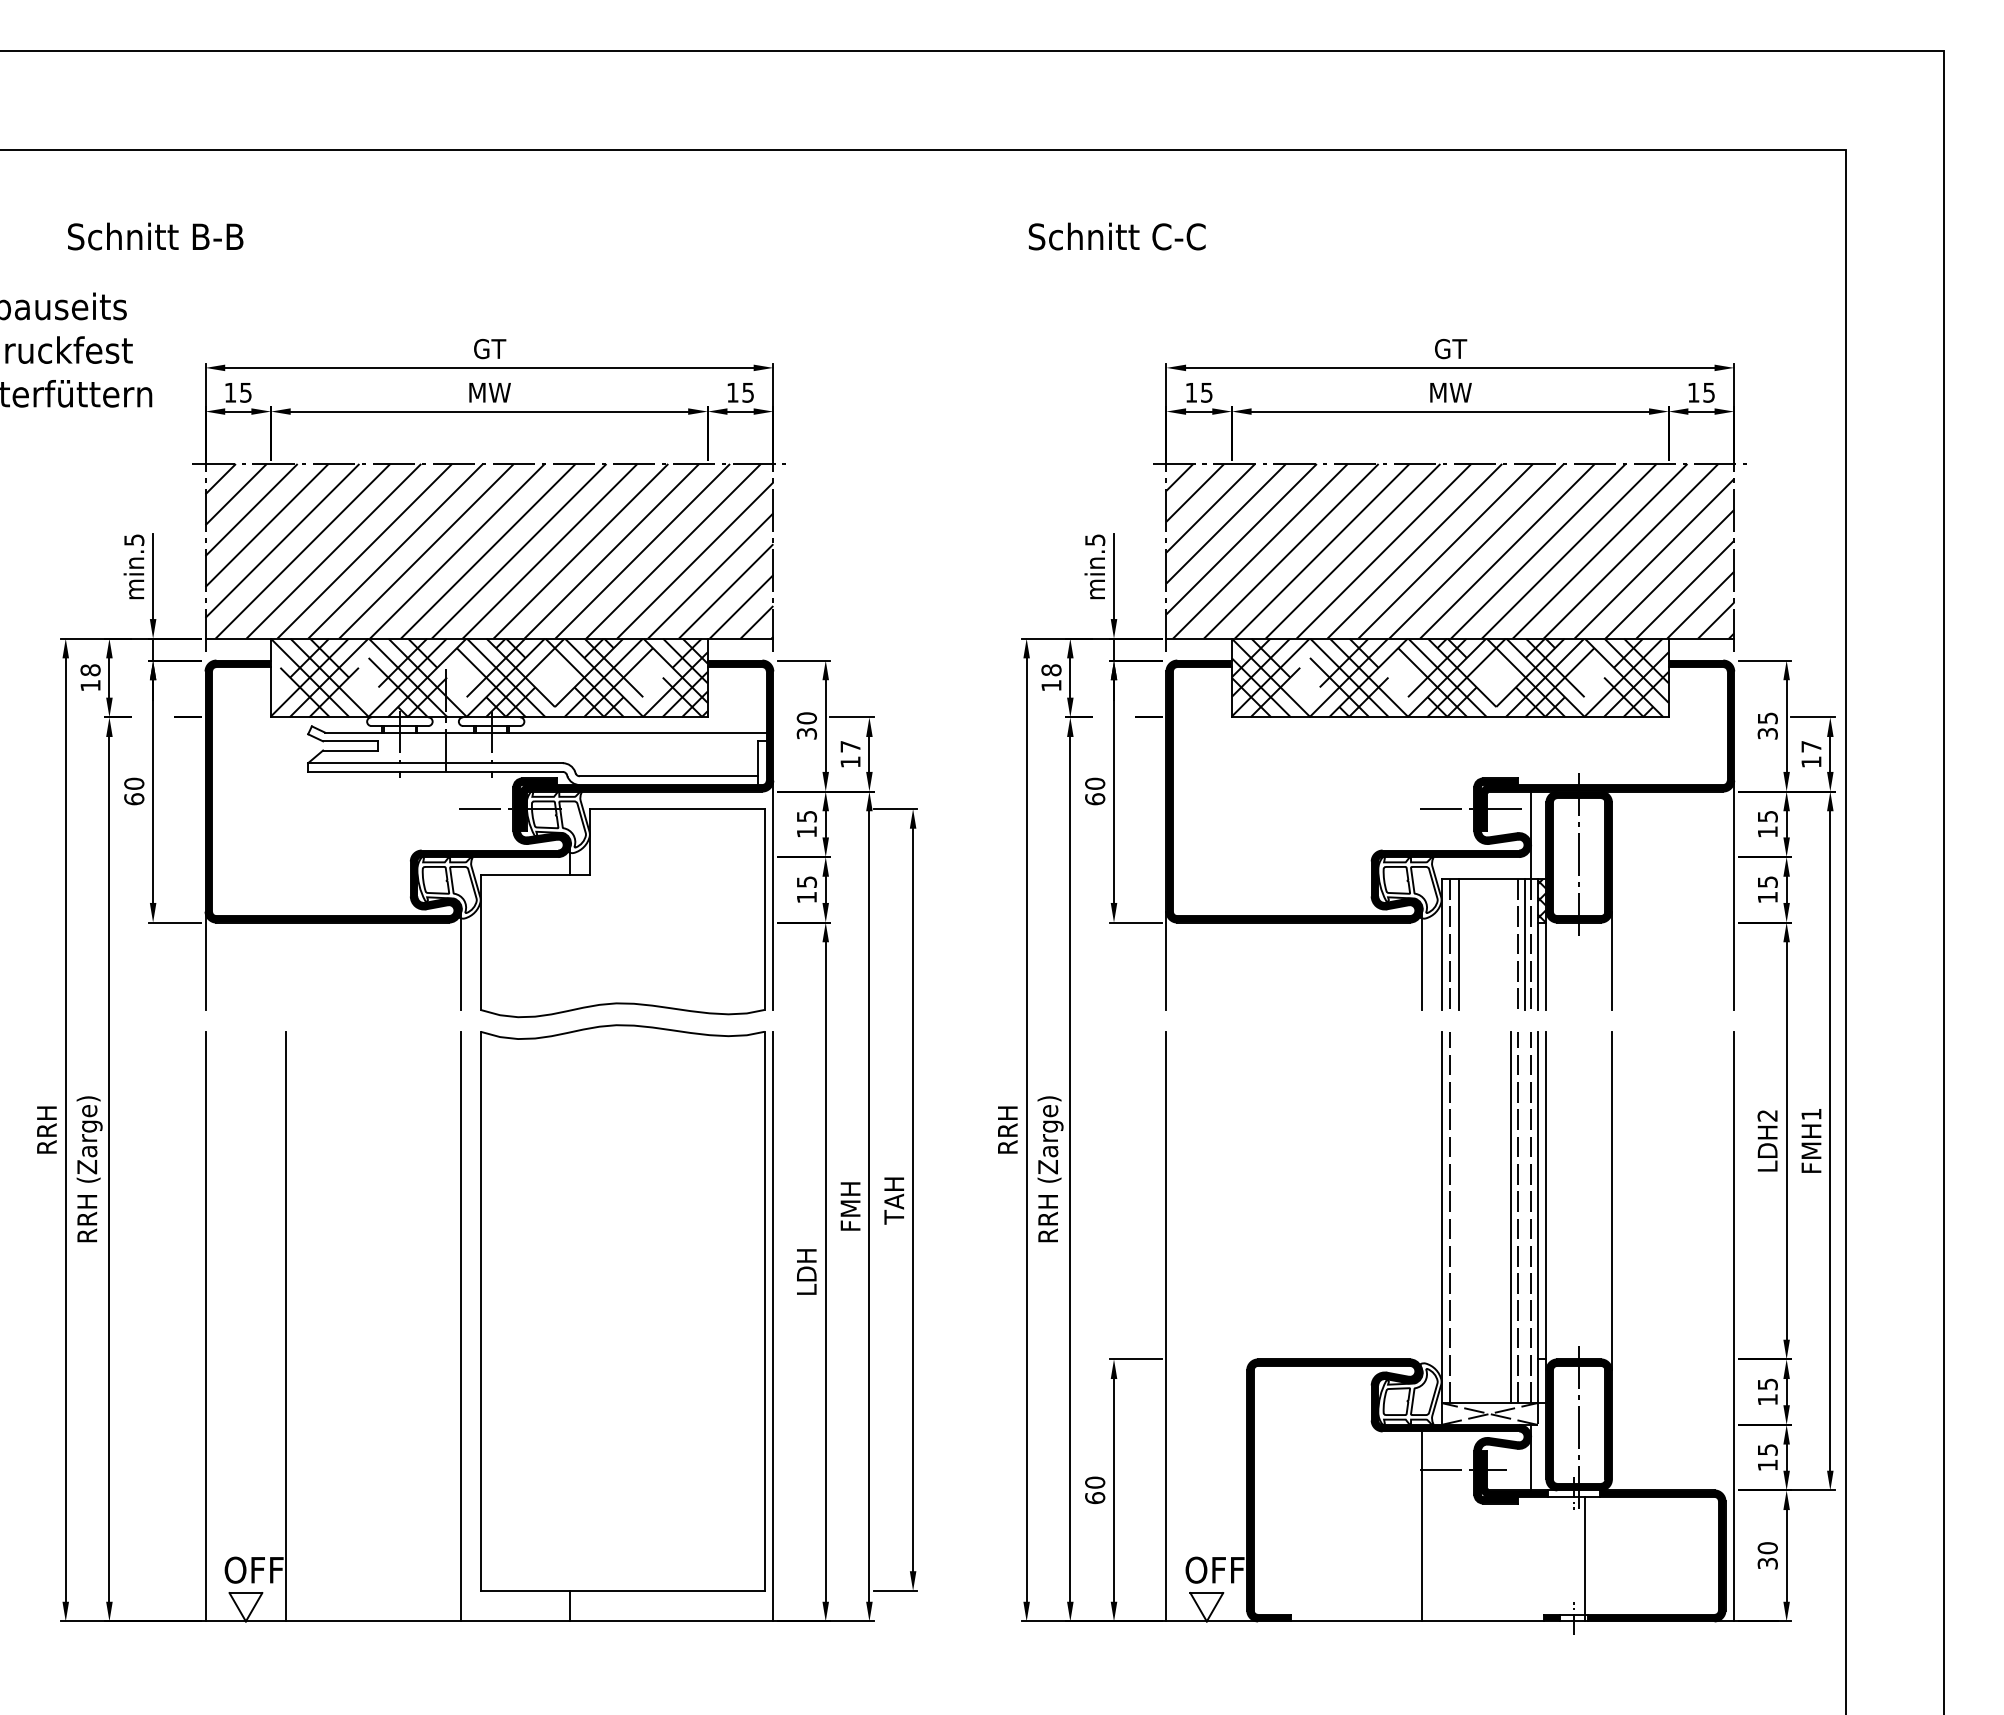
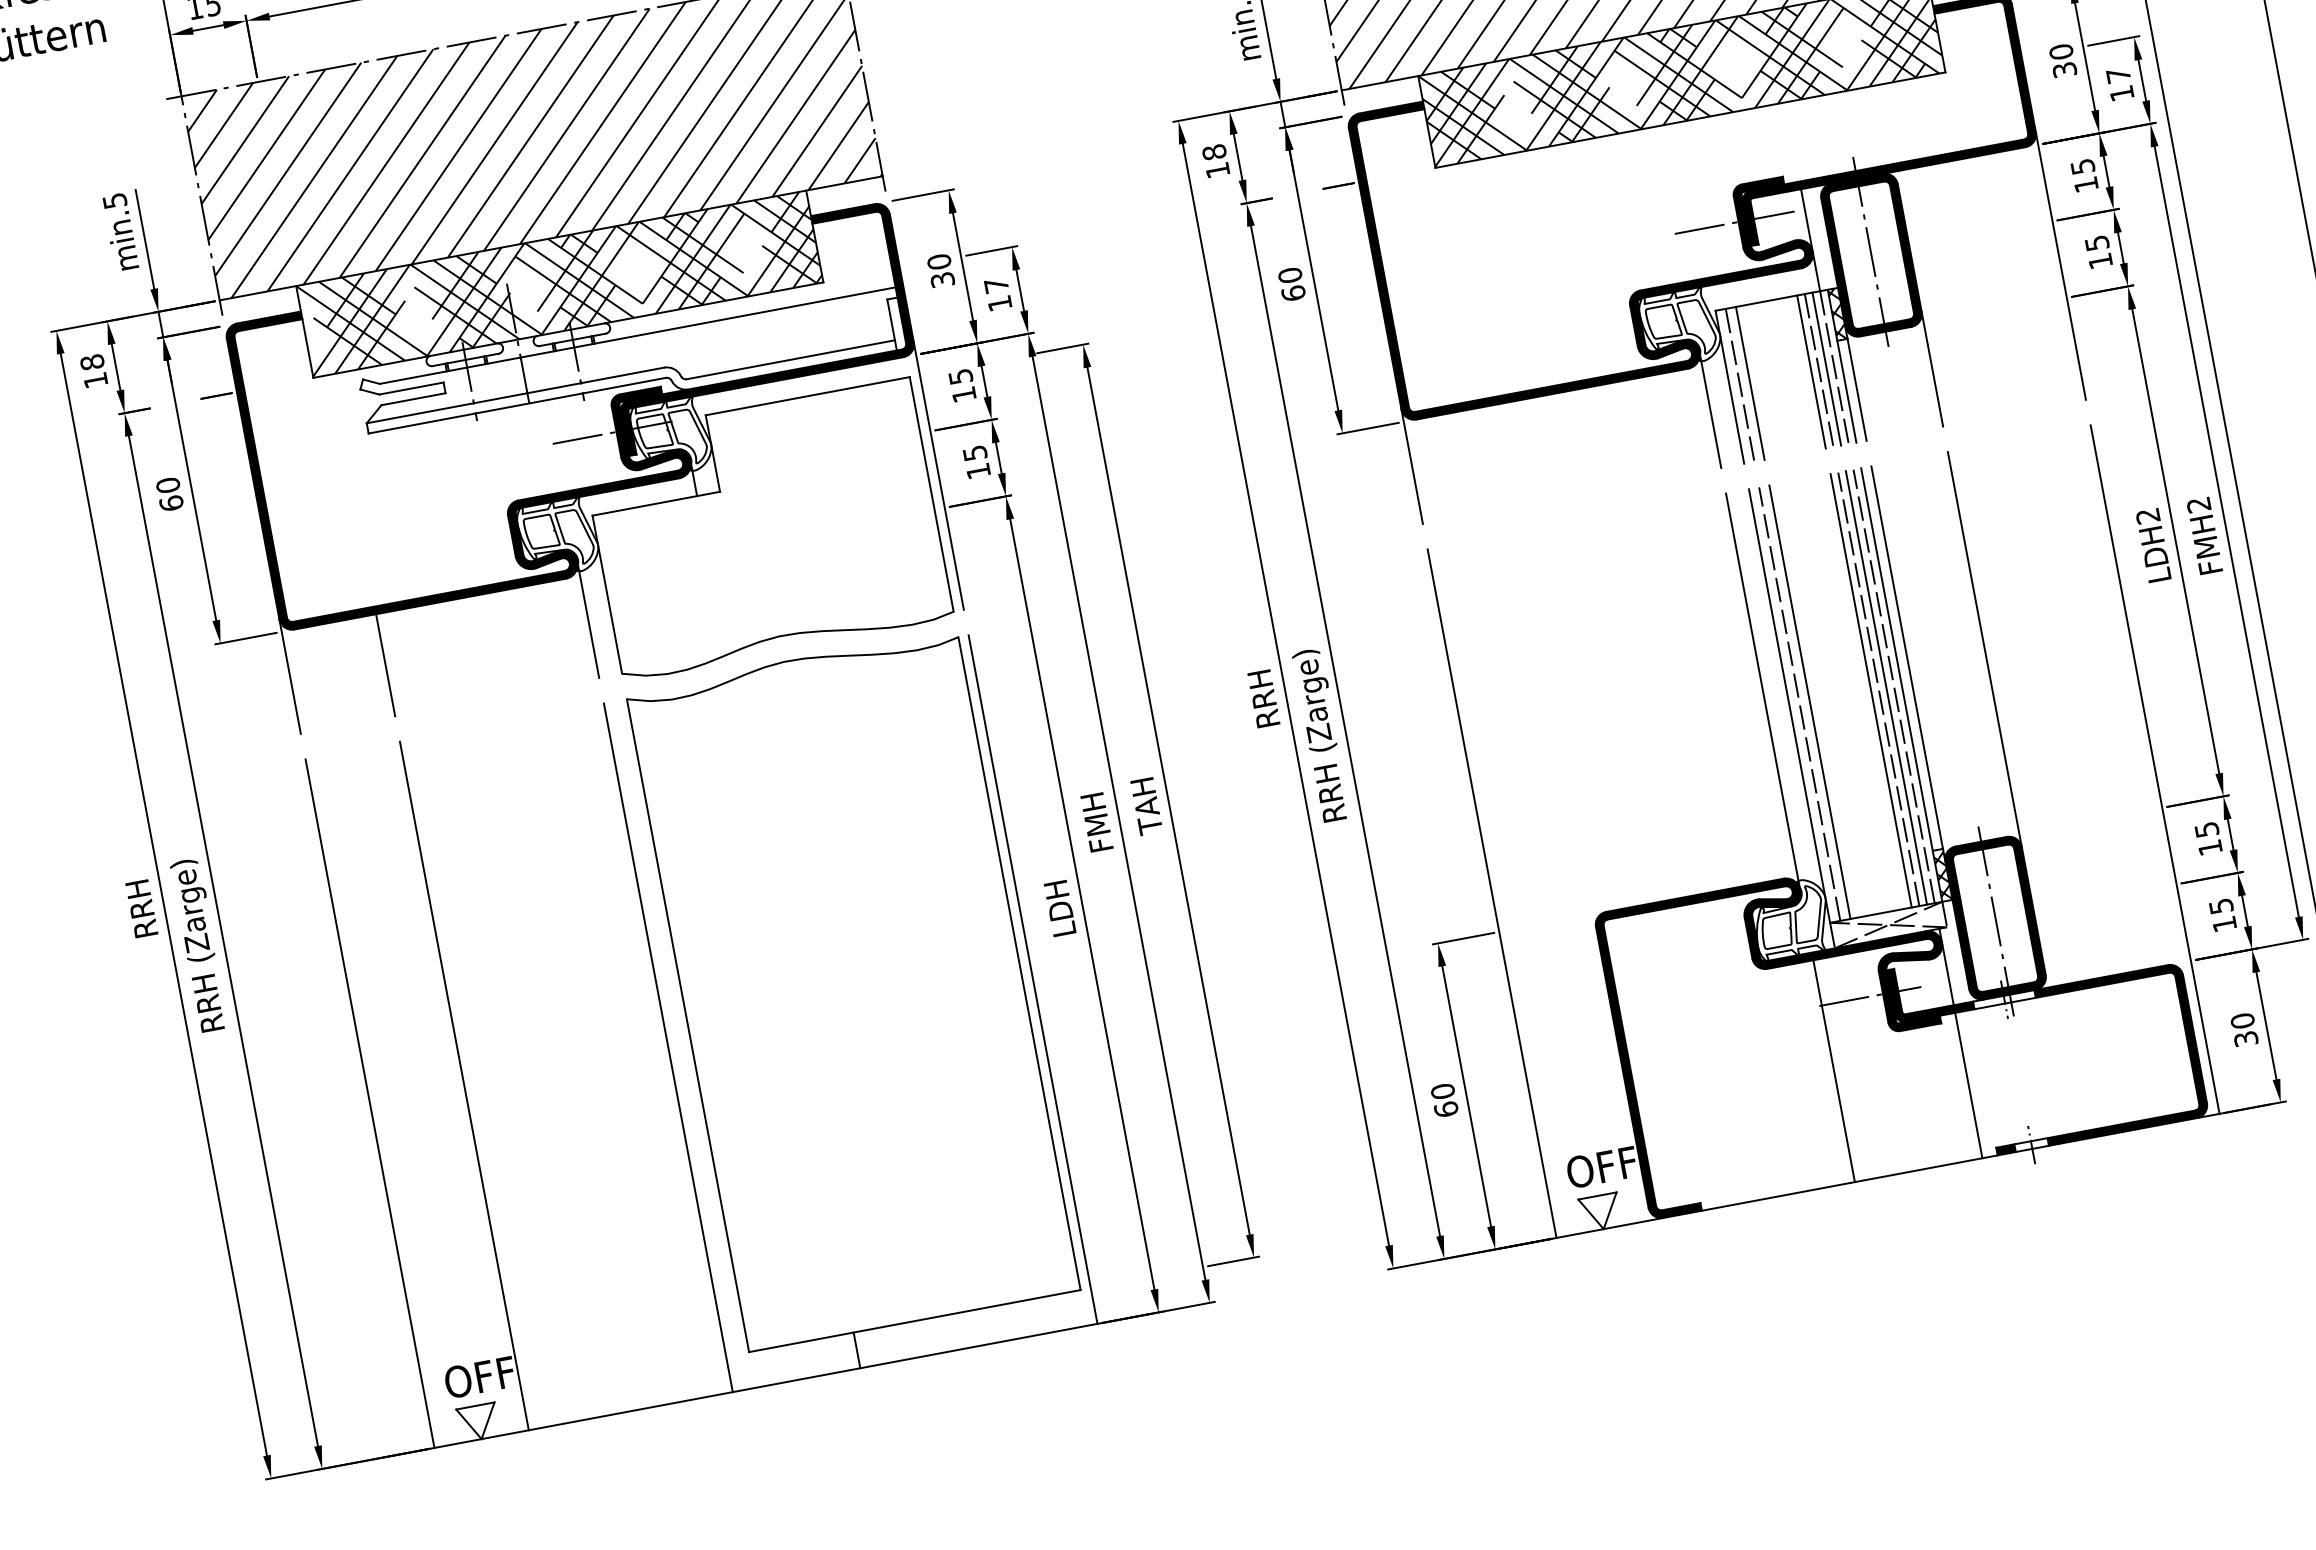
text: (1767, 718) -> (2061, 52), 35 -> 30
line: (1511, 943) -> (1811, 370), added
line: (286, 965) -> (385, 664), added
text: (1811, 1114) -> (2199, 505), FMH1 -> FMH2
line: (1421, 1201) -> (1762, 691), added
line: (1459, 1217) -> (1810, 702), added
line: (1524, 1217) -> (1886, 688), added
hatch: (1541, 1380) -> (1941, 874), added
line: (1585, 1558) -> (1969, 1084), moved

